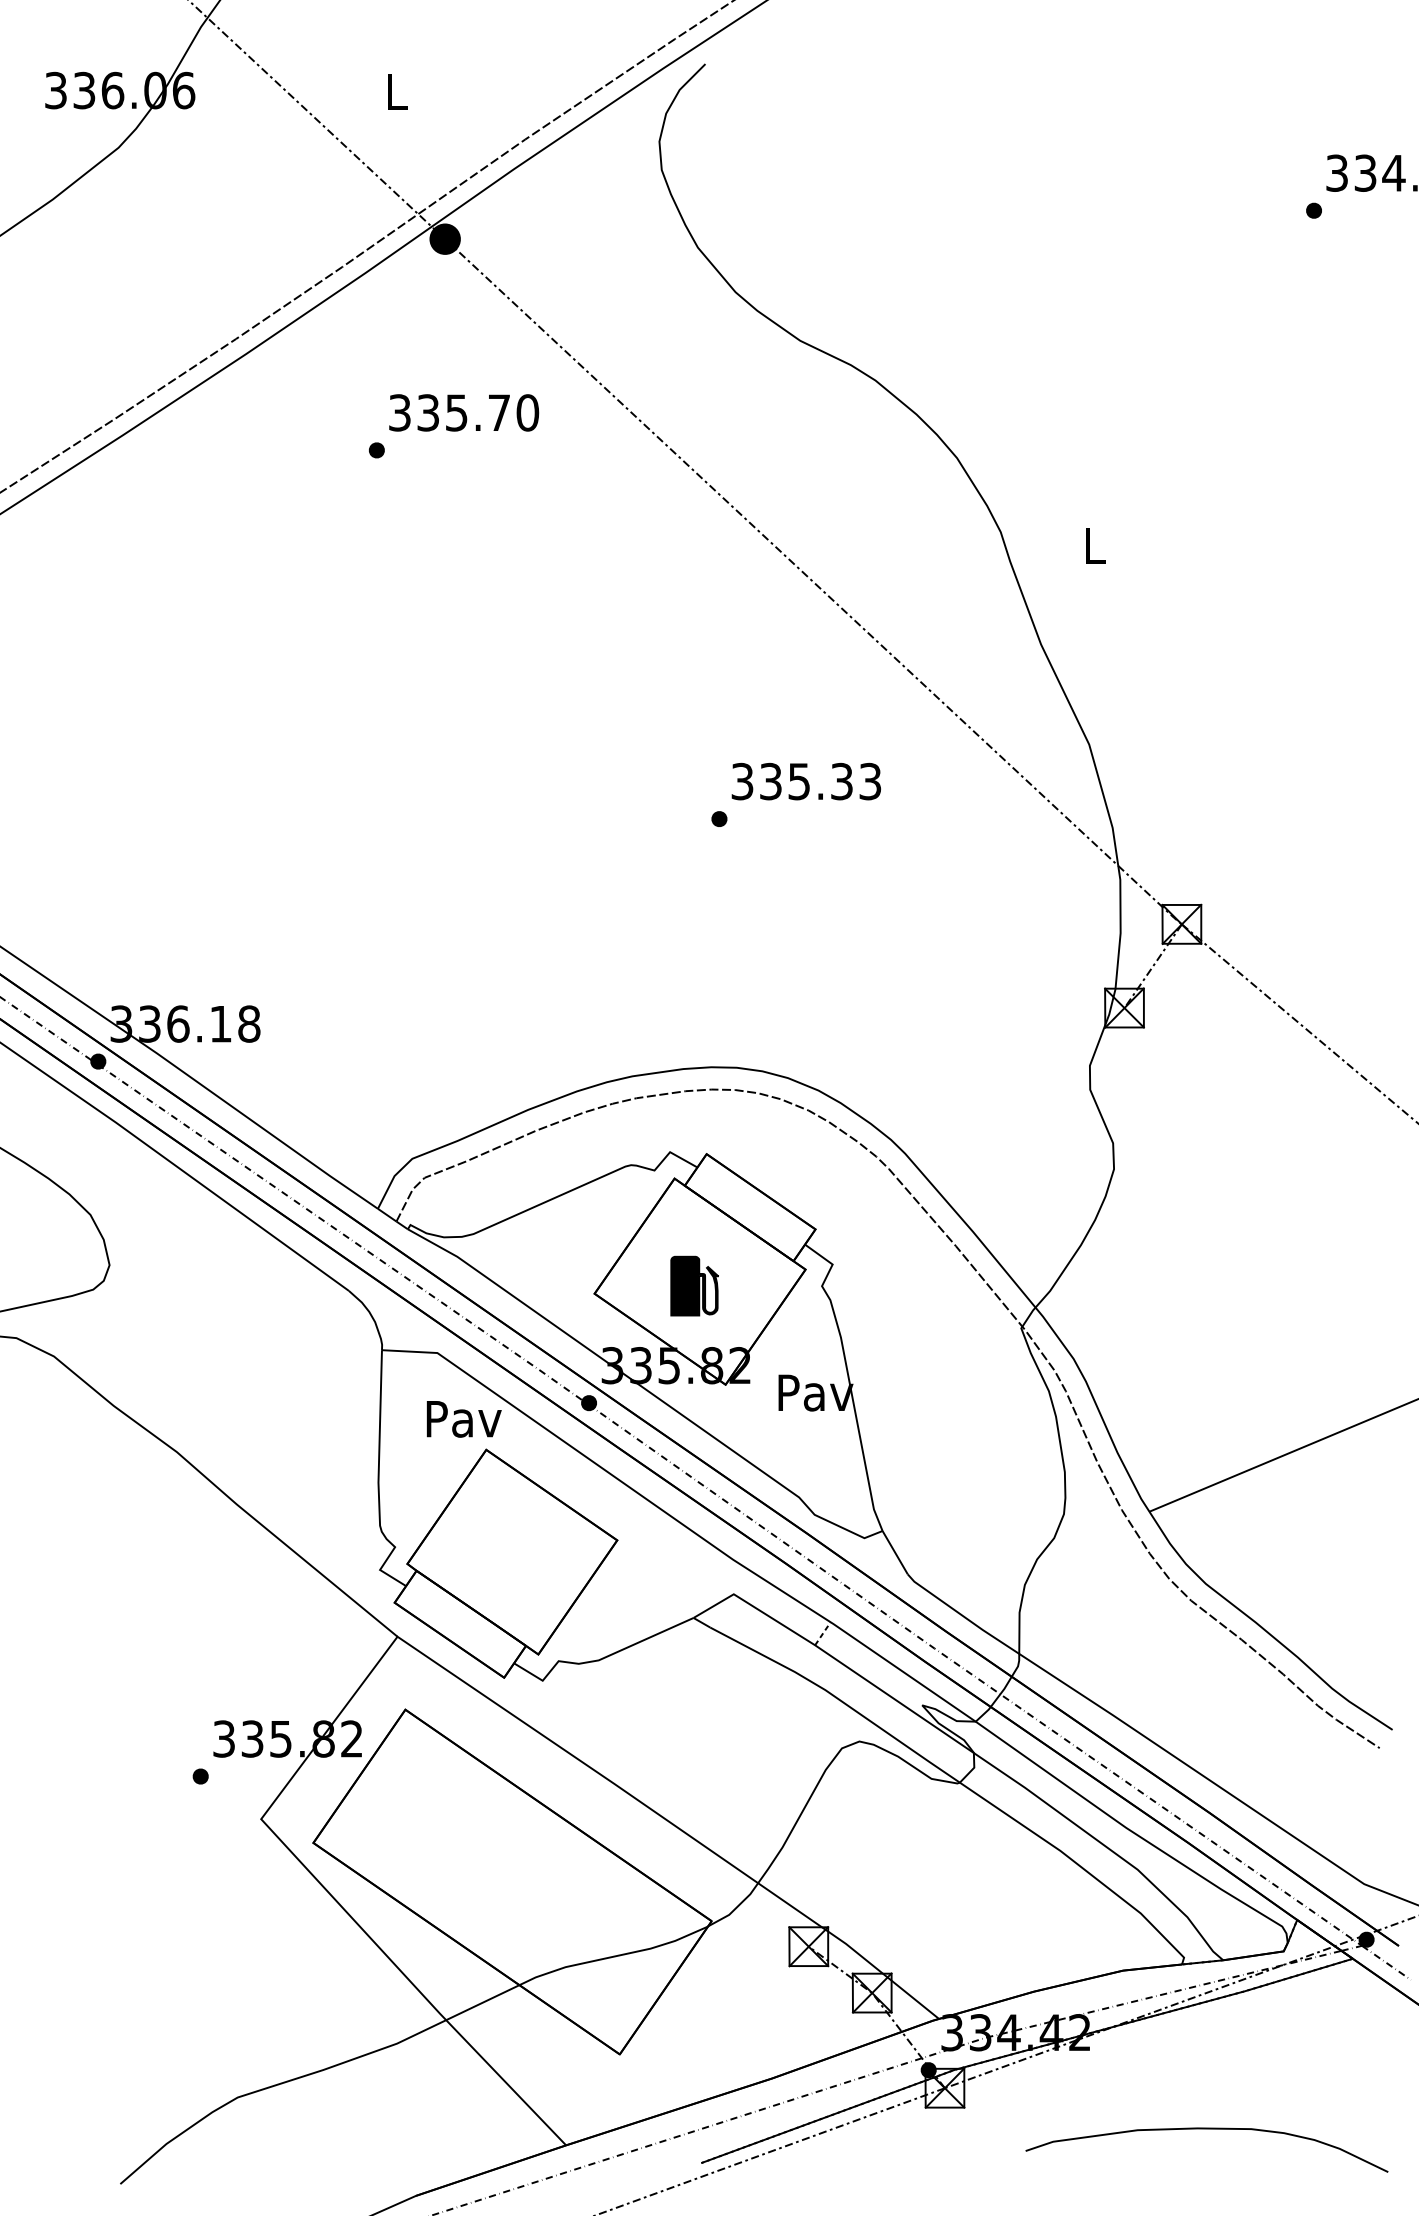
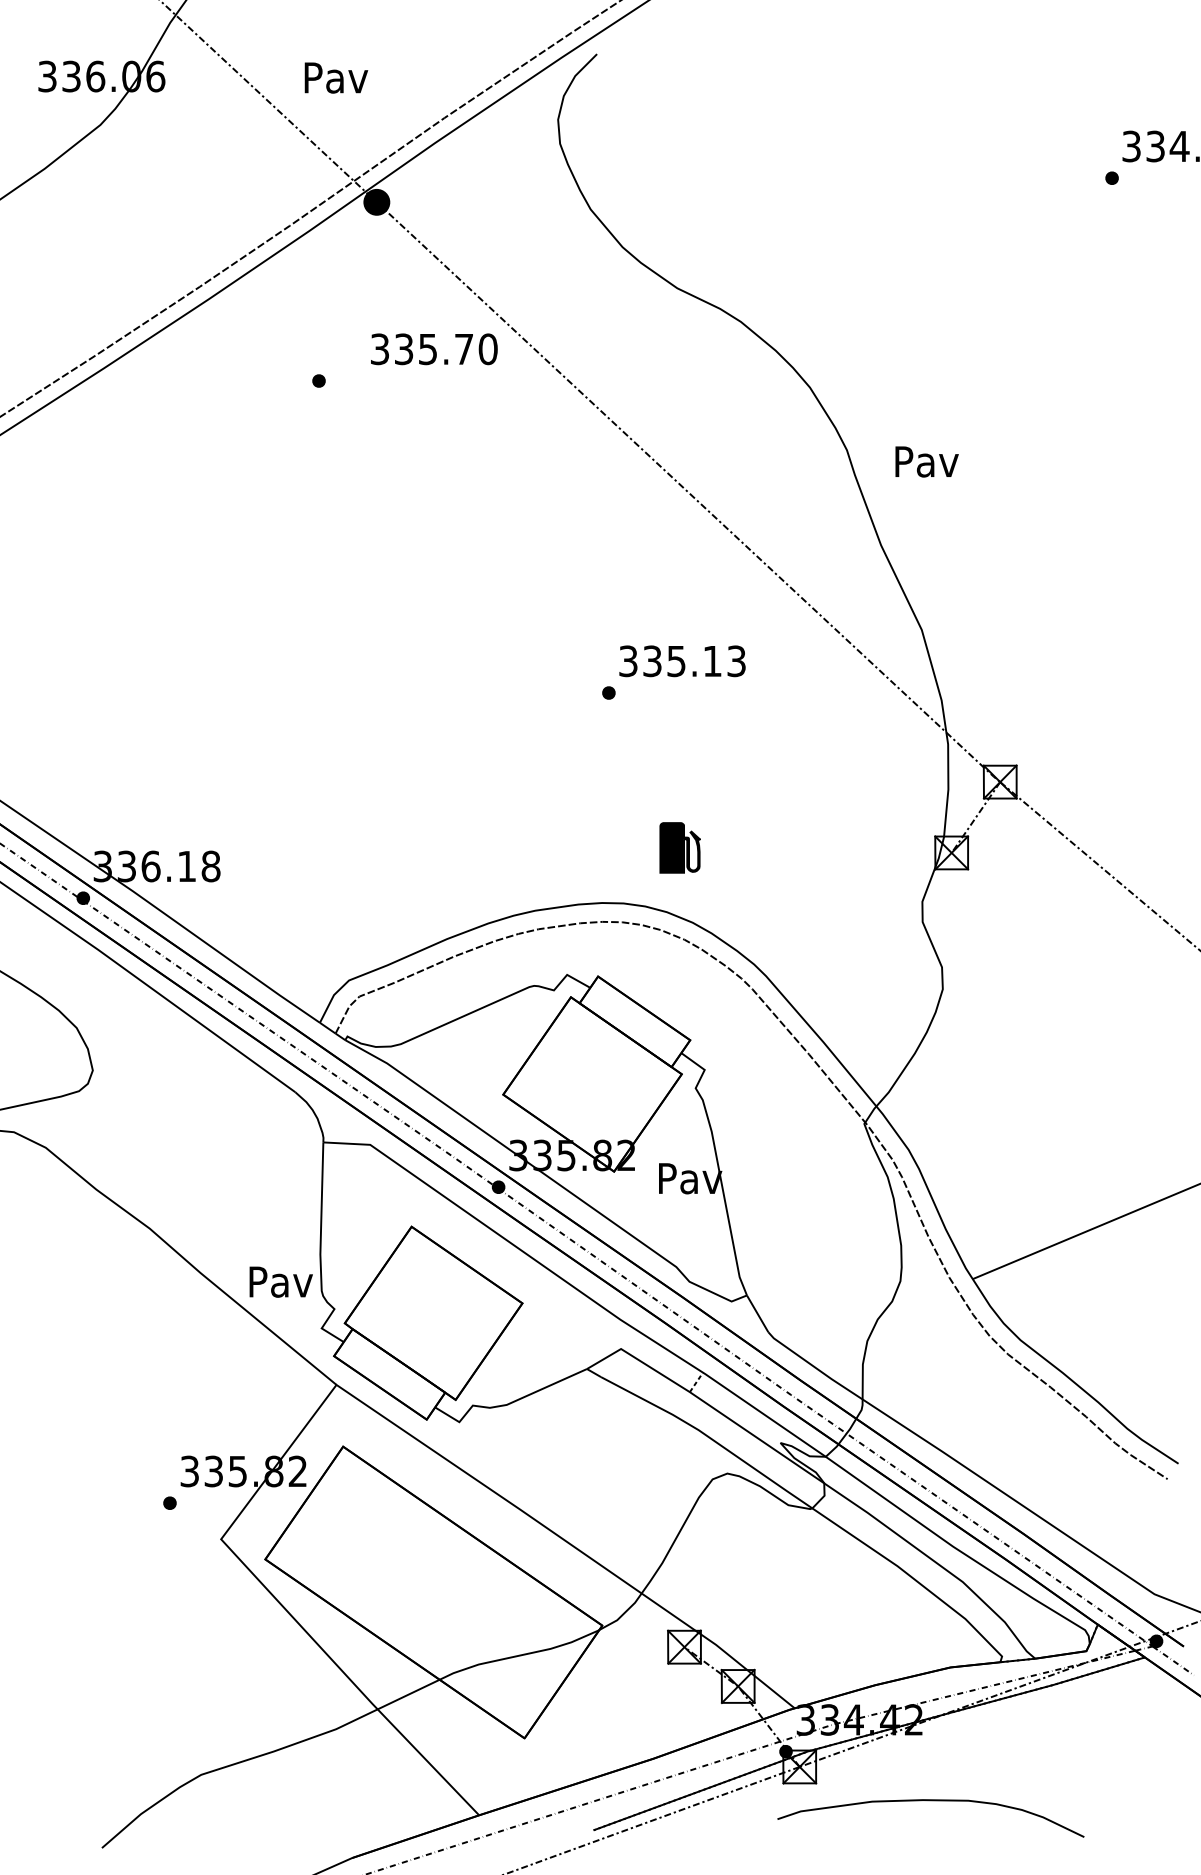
text: (397, 92) -> (336, 78), L -> Pav
text: (464, 412) -> (434, 348), moved
text: (1095, 545) -> (927, 461), L -> Pav
text: (841, 781) -> (712, 661), 335.33 -> 335.13
part: (694, 1285) -> (680, 847), moved
text: (464, 1419) -> (281, 1282), moved
curve: (1206, 2129) -> (930, 1801), moved

